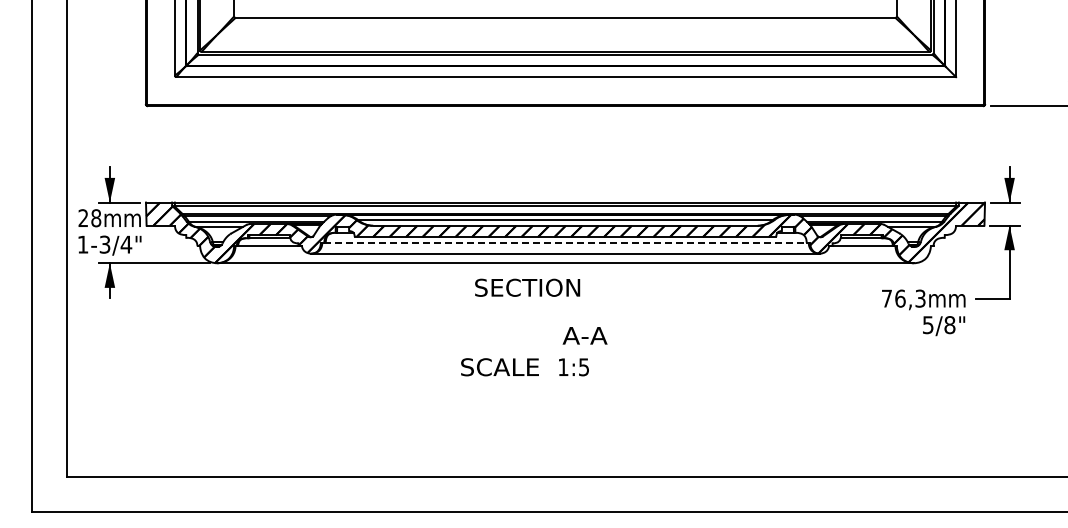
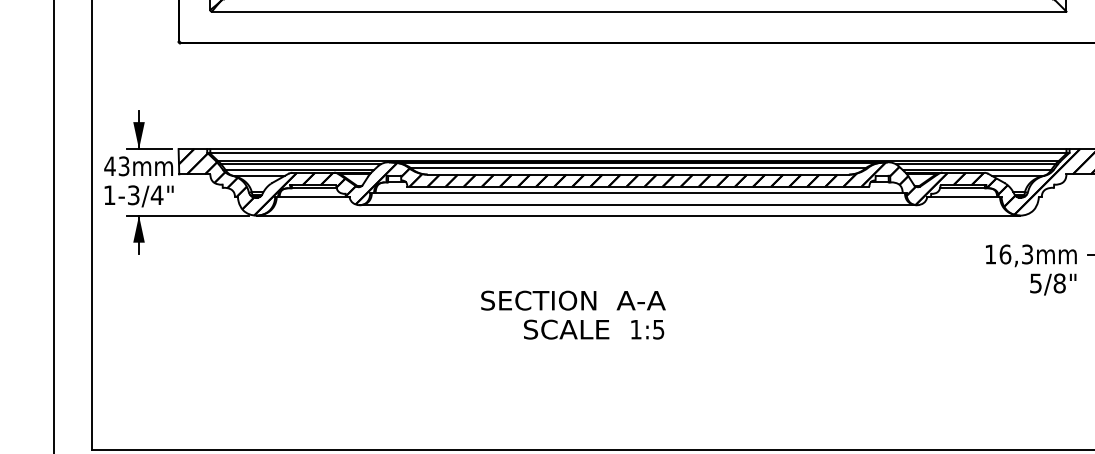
text: (89, 218) -> (116, 166), 28 -> 43
line: (566, 242) -> (639, 192), dashed -> solid
text: (527, 287) -> (538, 300), moved
text: (886, 298) -> (990, 254), 76,3 -> 16,3
text: (584, 335) -> (640, 300), moved

